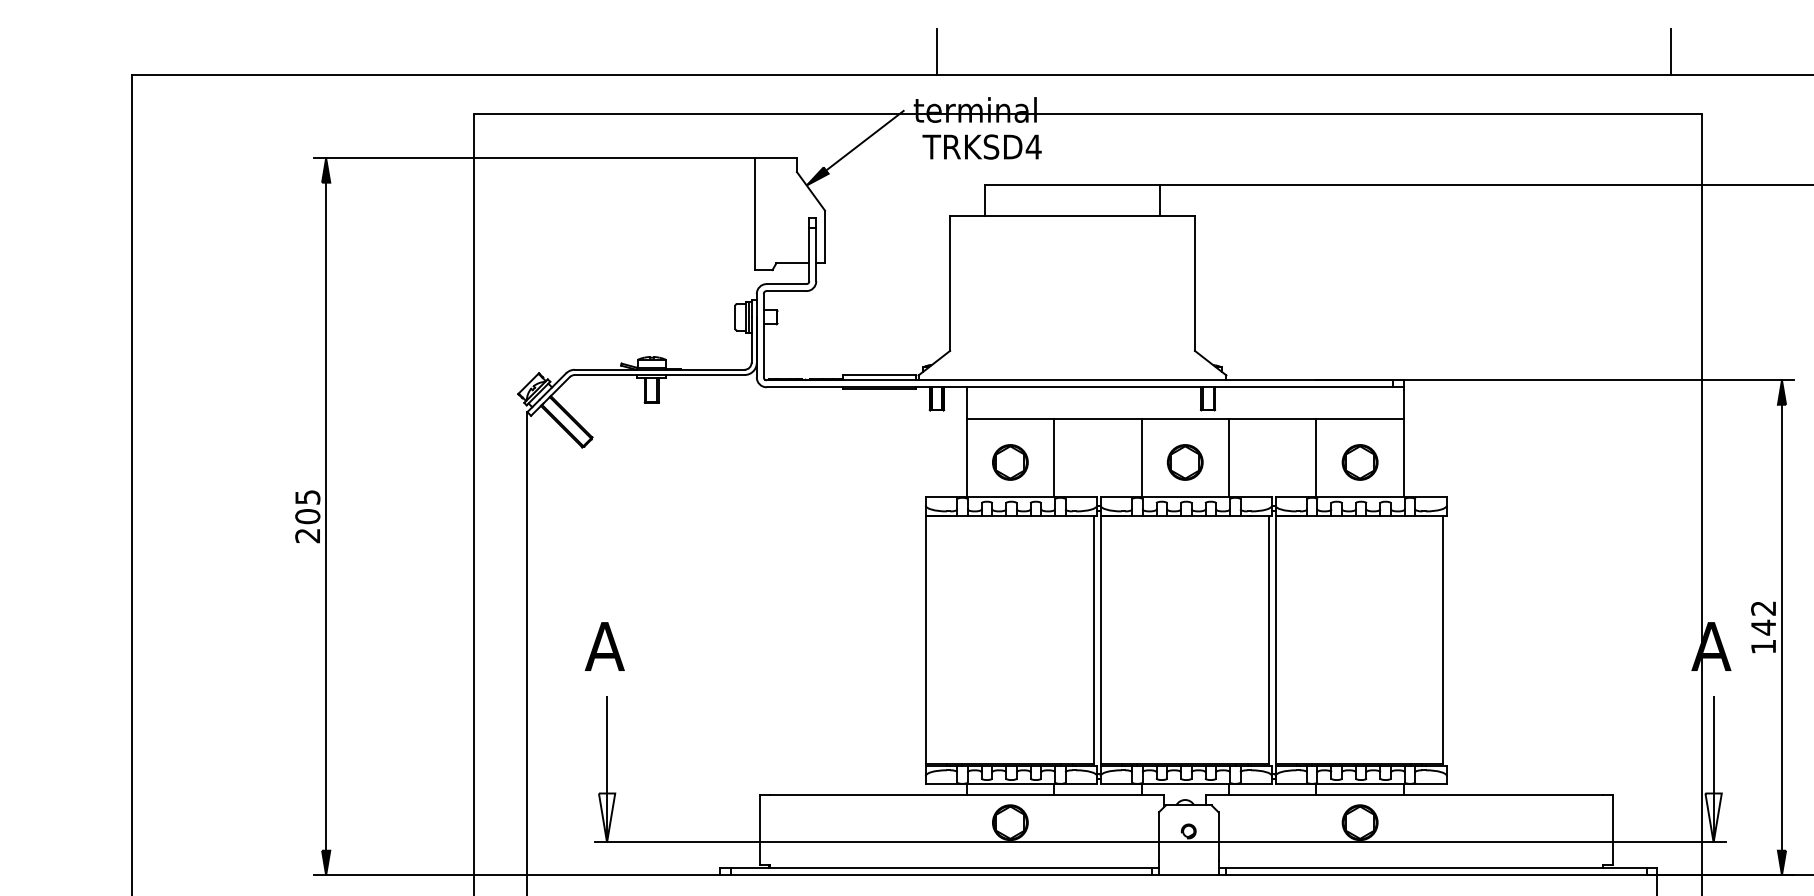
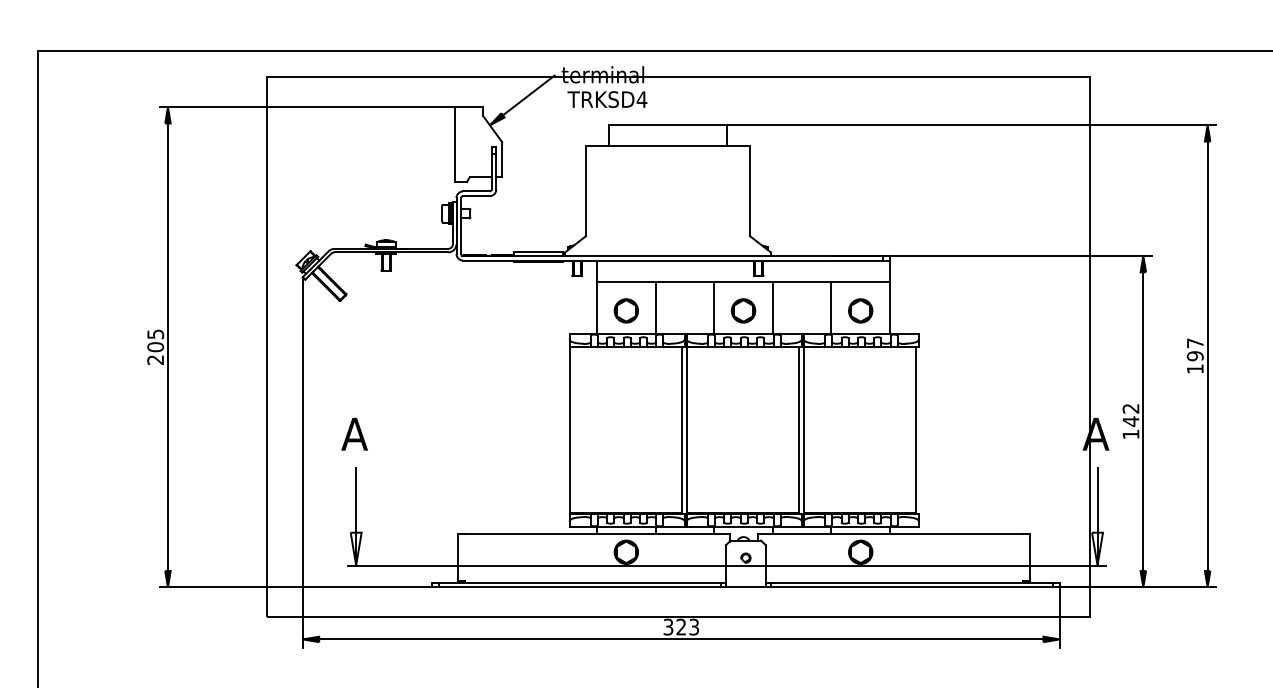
line: (937, 51) -> (577, 35), removed
line: (1671, 51) -> (1069, 35), removed

